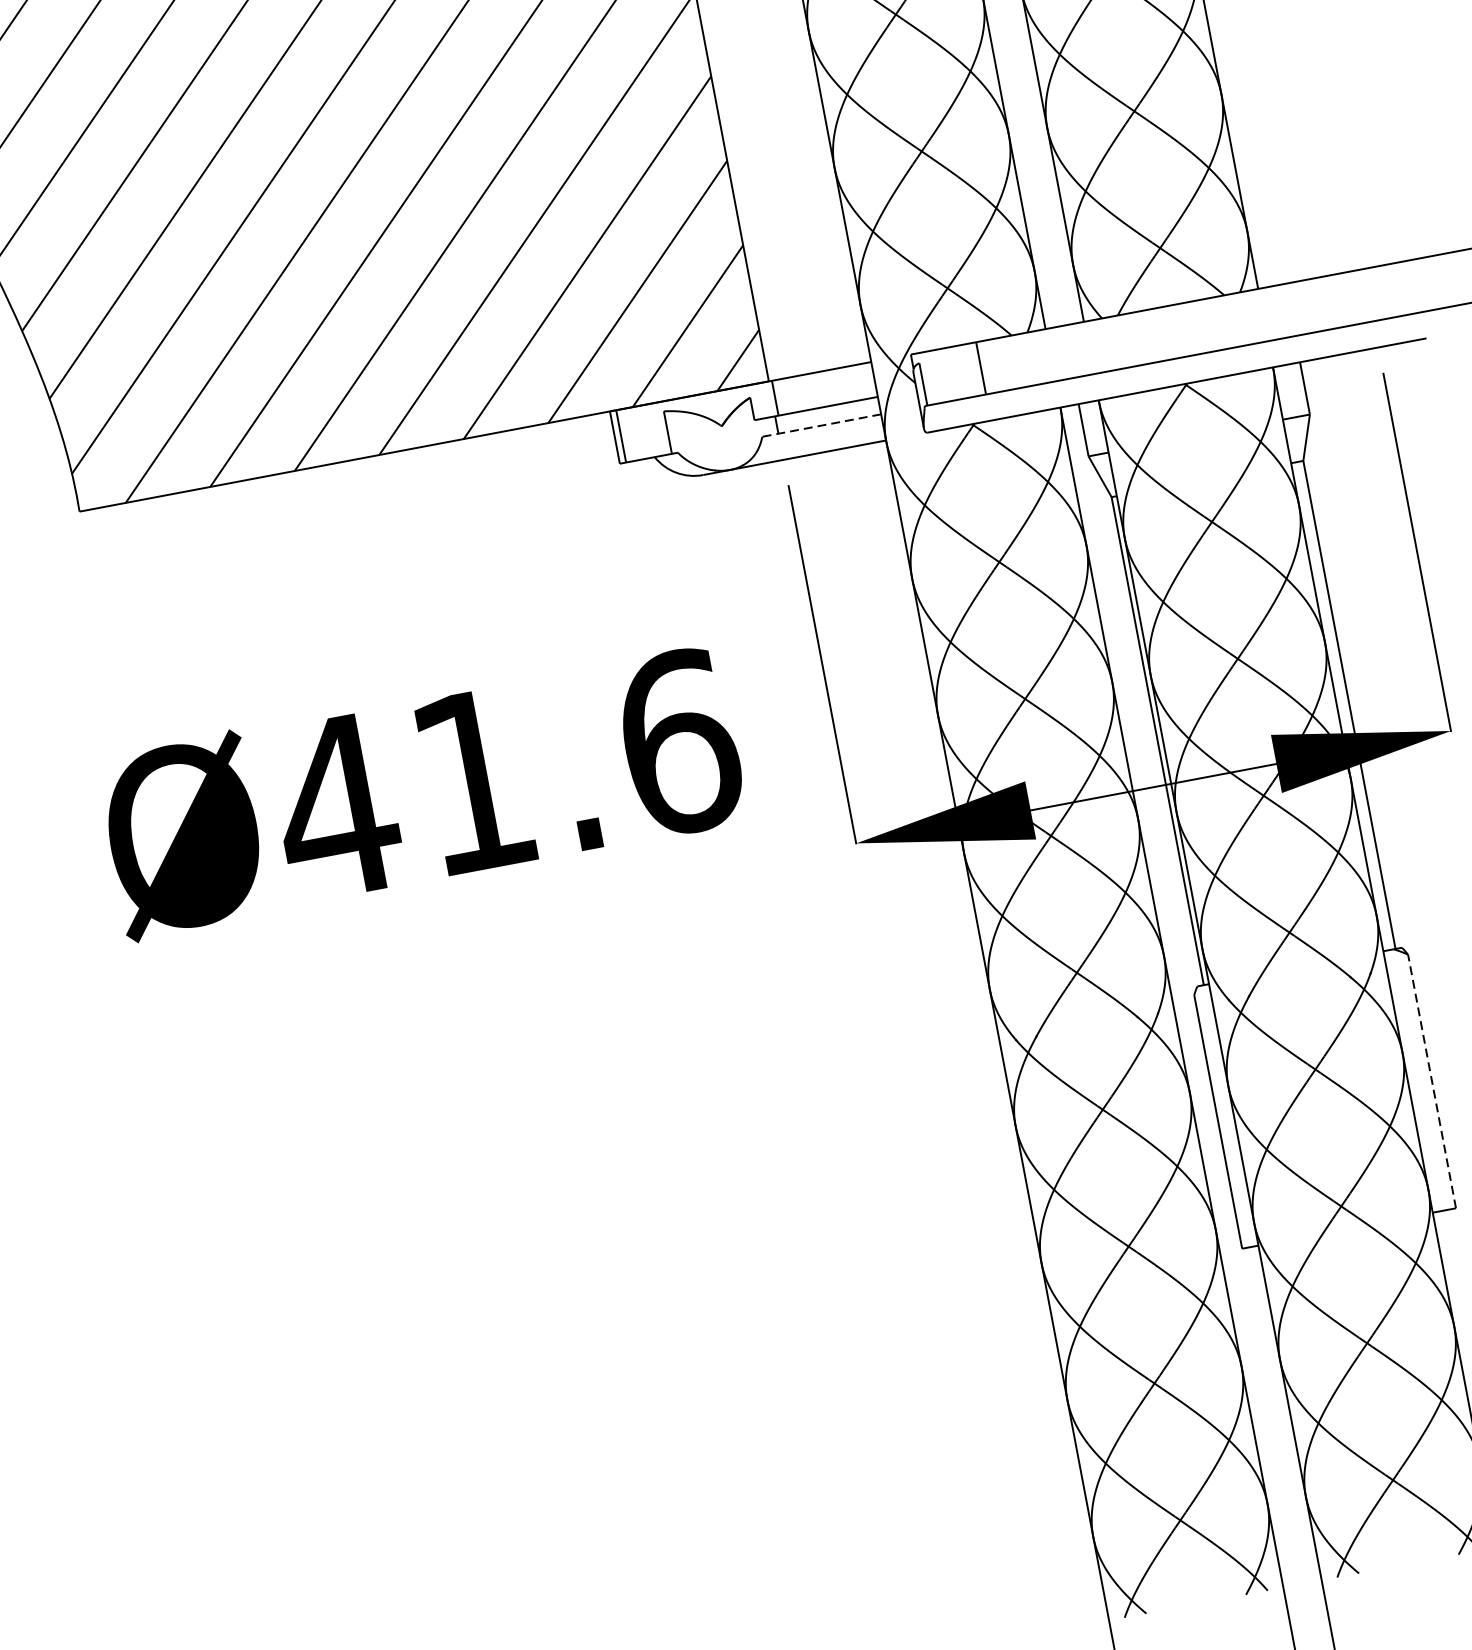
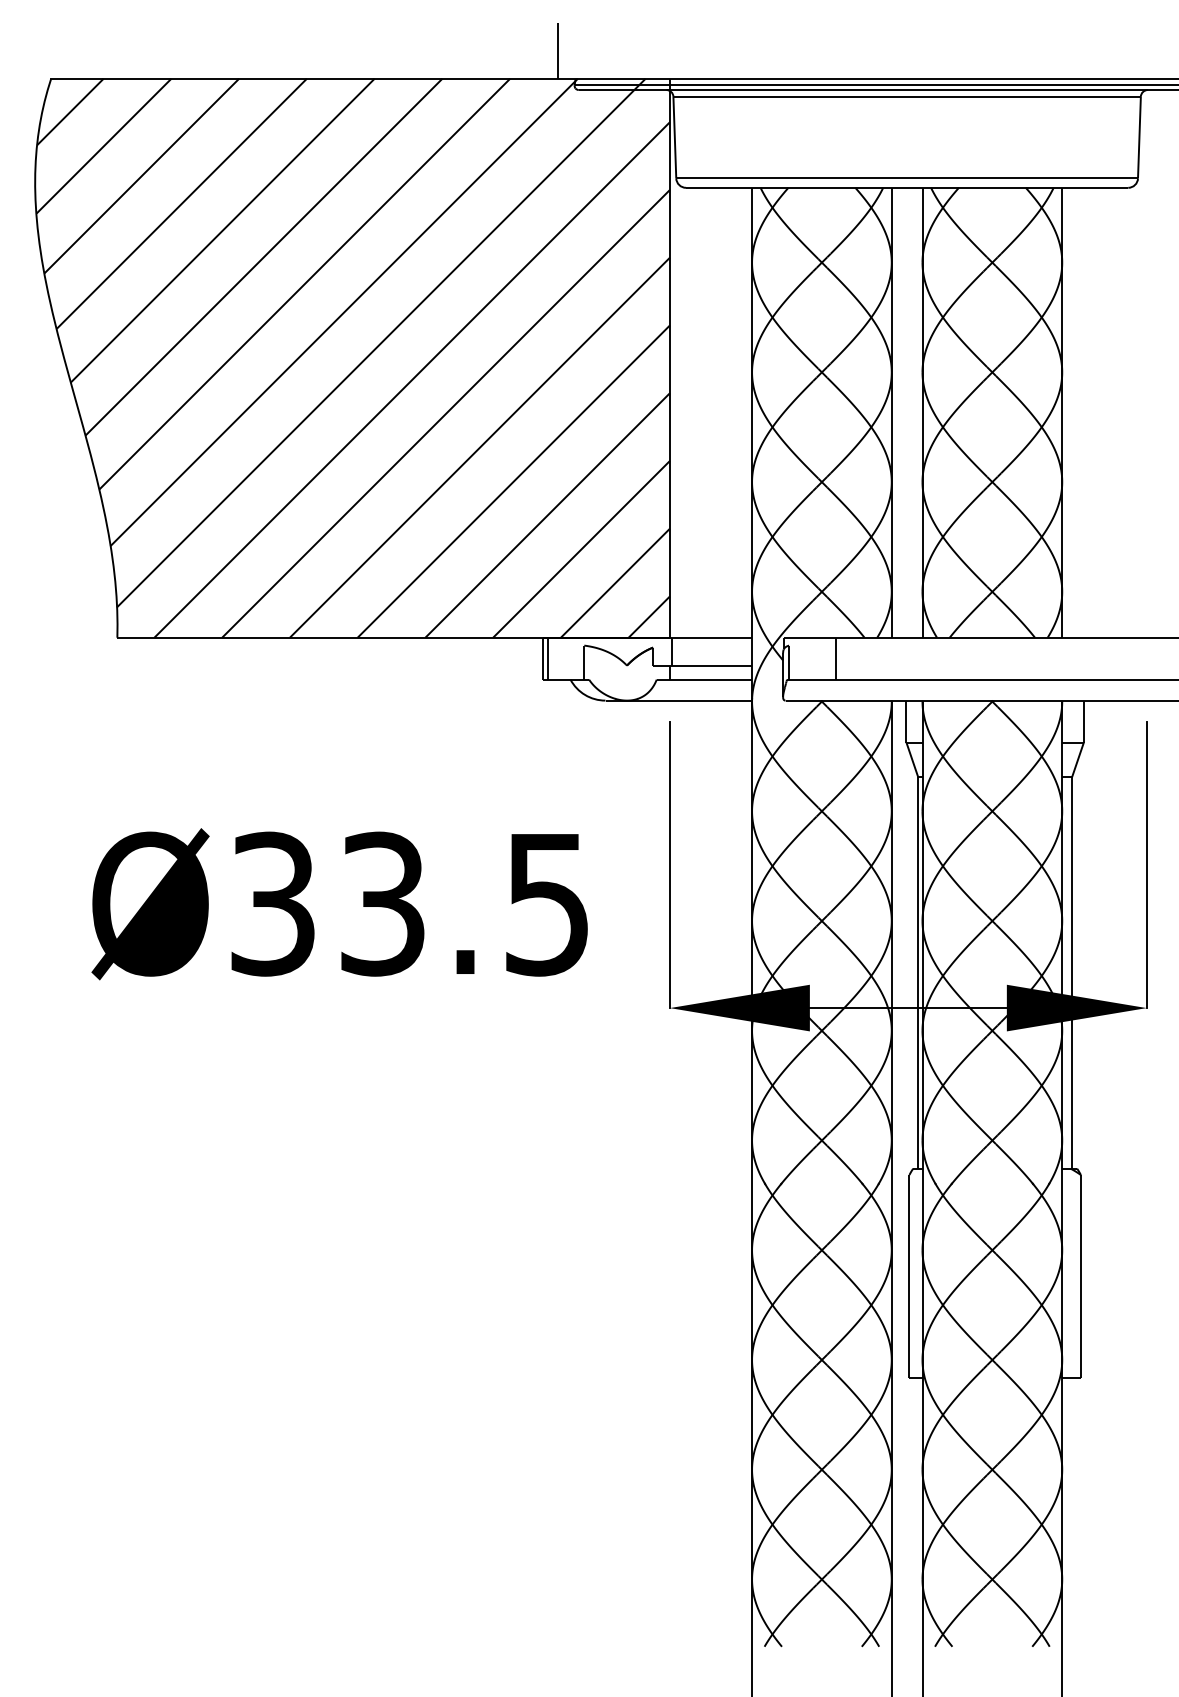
line: (821, 425) -> (704, 679), dashed -> solid
text: (506, 774) -> (409, 903), Ø41.6 -> Ø33.5
line: (1431, 1081) -> (1080, 1276), dashed -> solid

